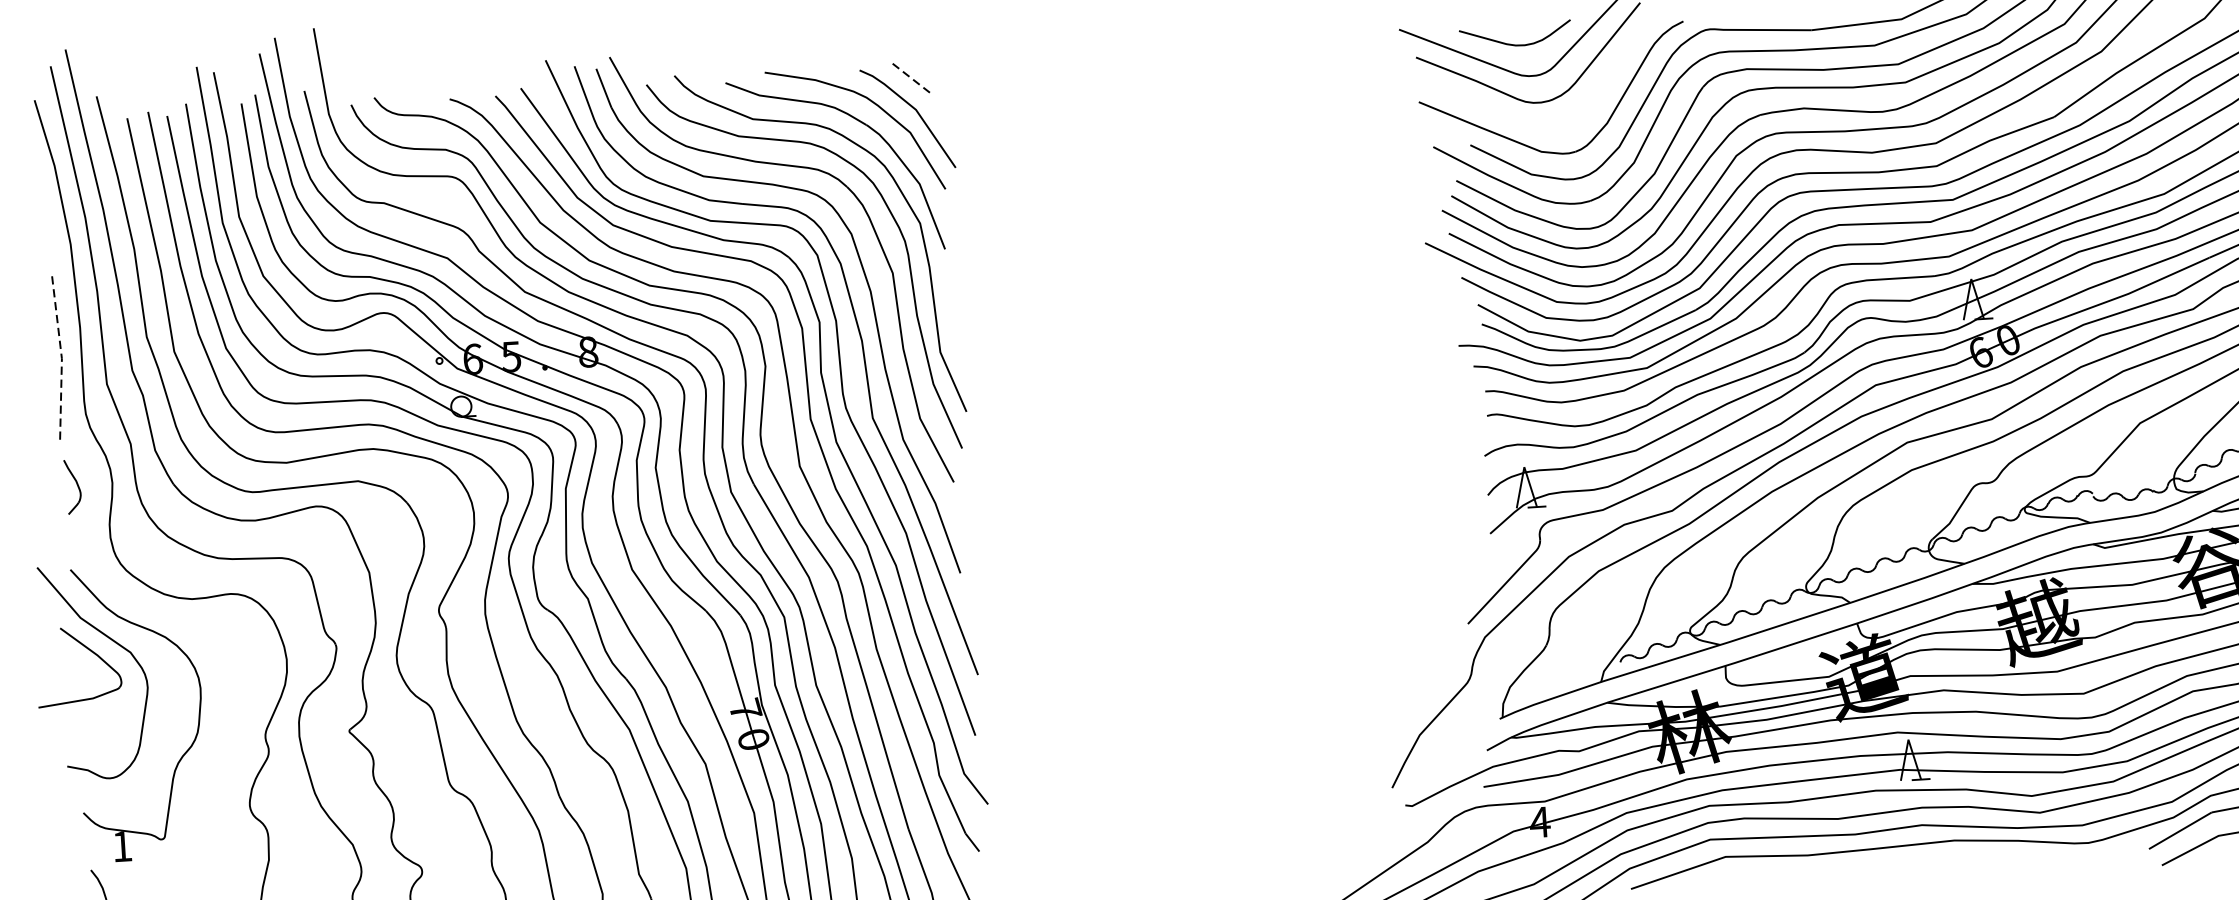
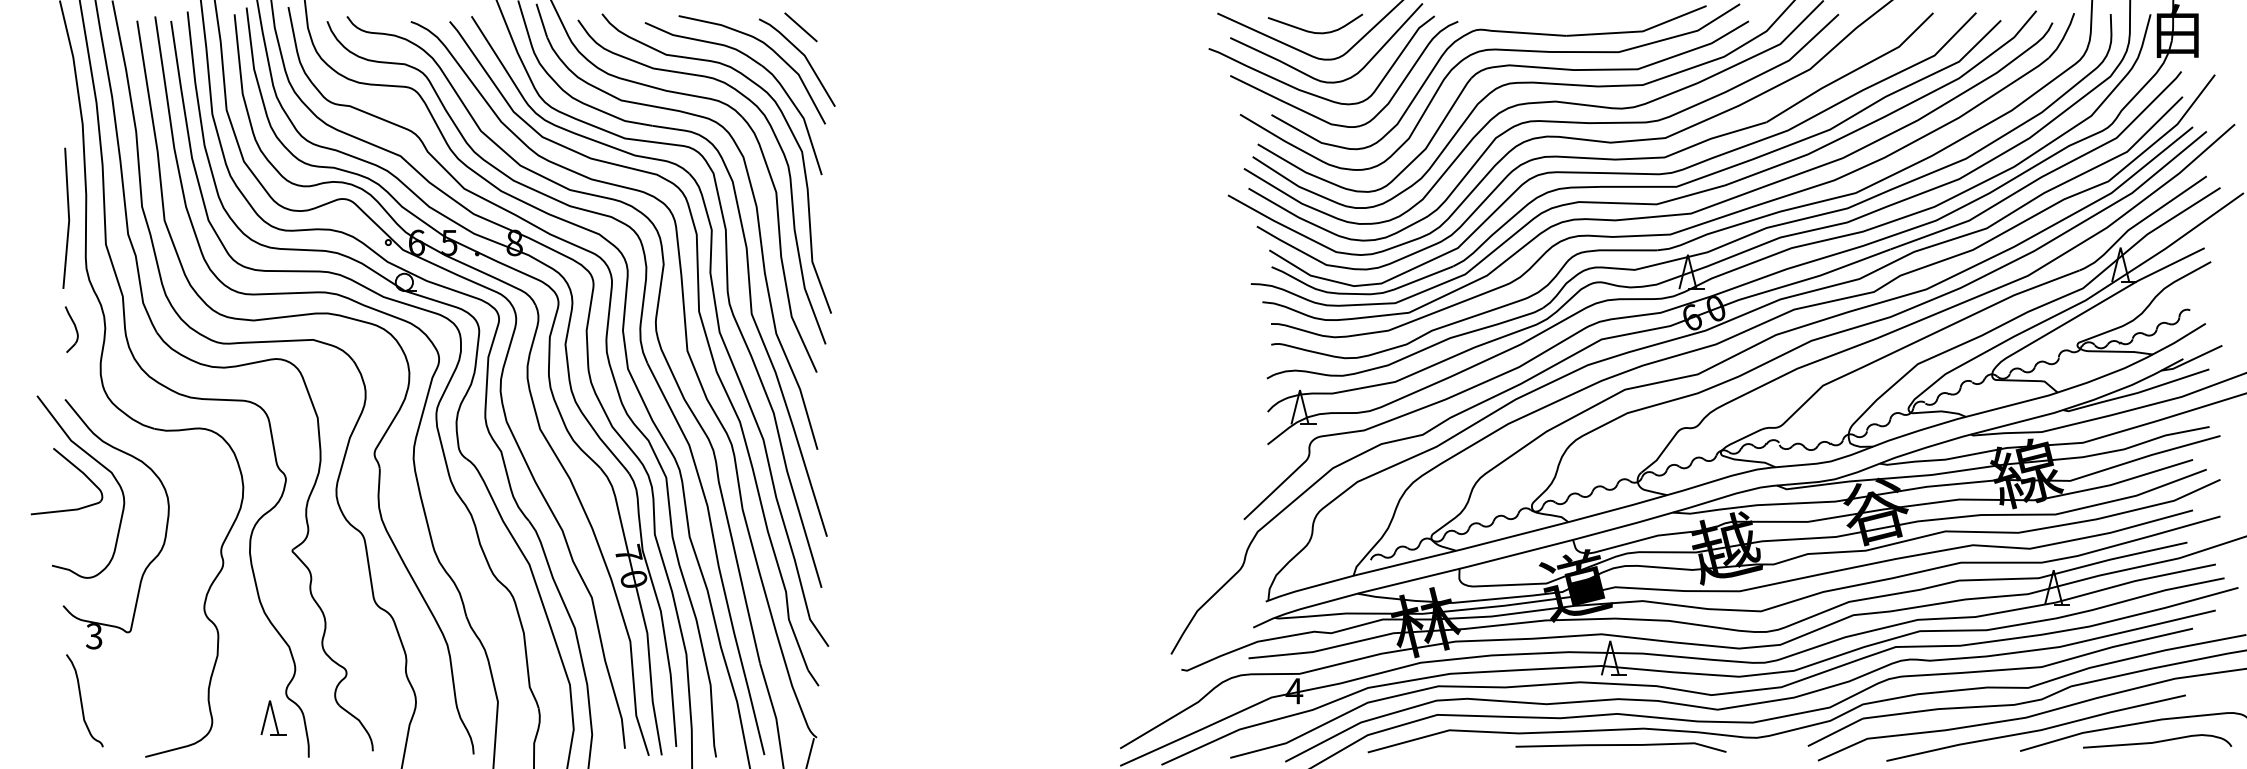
line: (910, 77) -> (801, 27), dashed -> solid
curve: (1514, 115) -> (1310, 92), added
line: (62, 356) -> (69, 218), dashed -> solid
text: (122, 846) -> (94, 636), 1 -> 3
line: (1928, 862) -> (1620, 745), added

